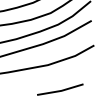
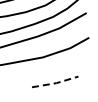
line: (61, 90) -> (56, 82), solid -> dashed

